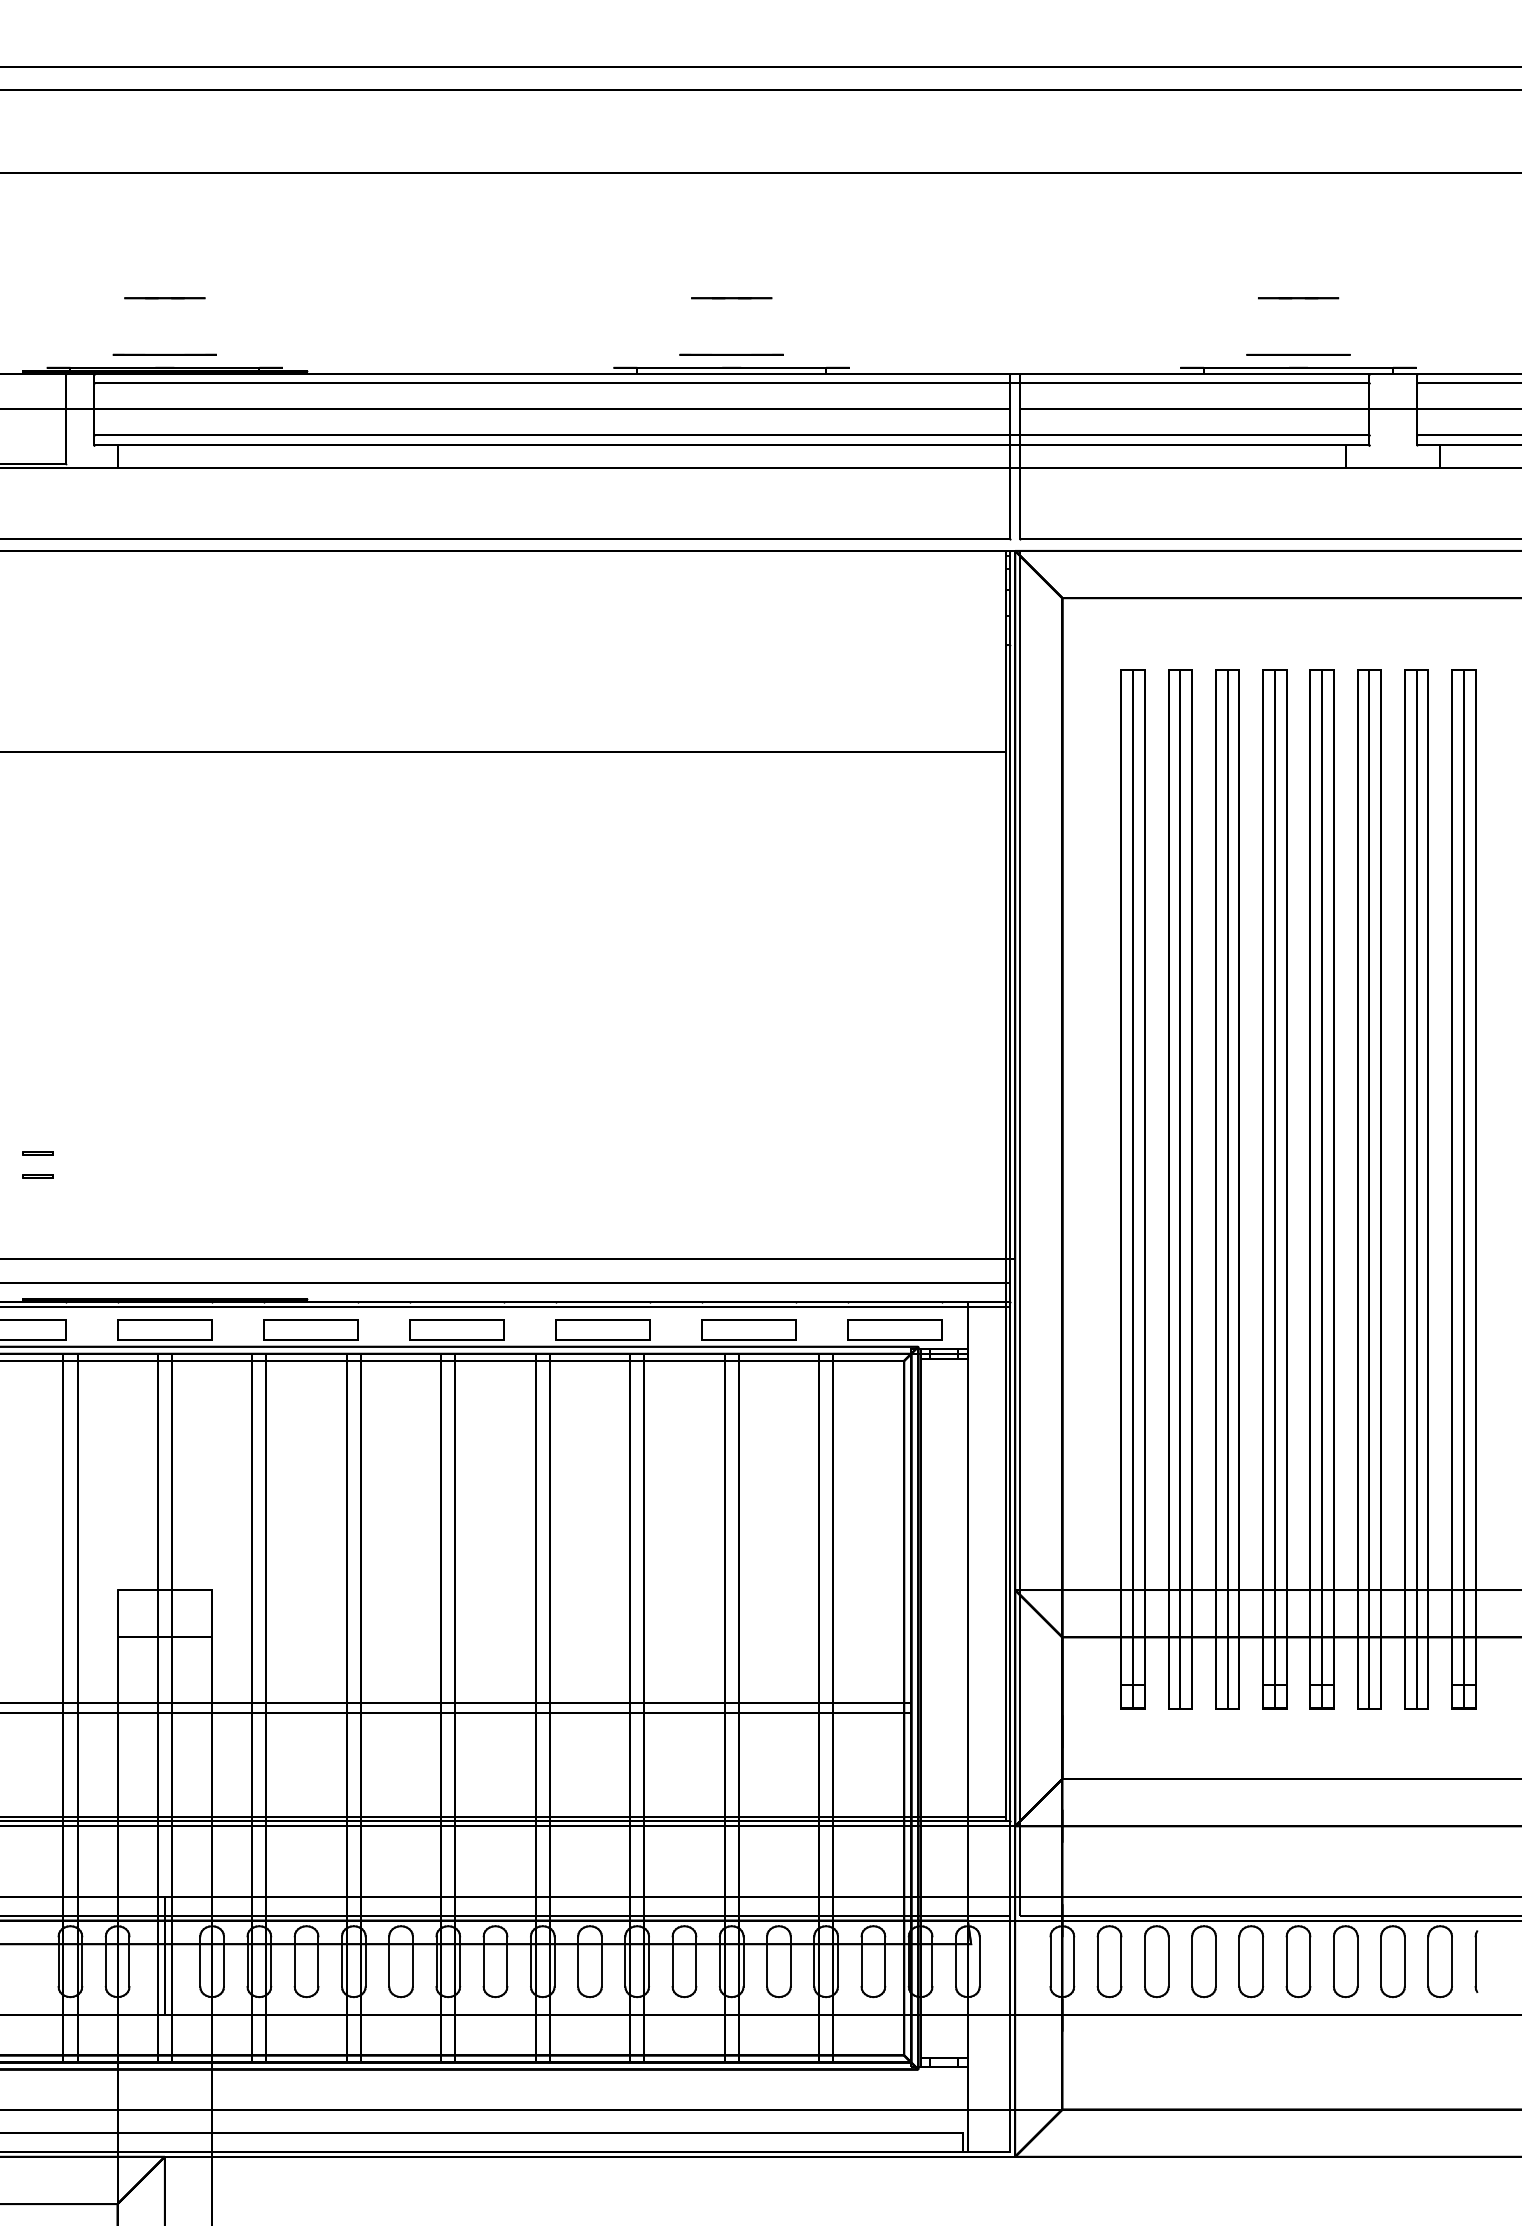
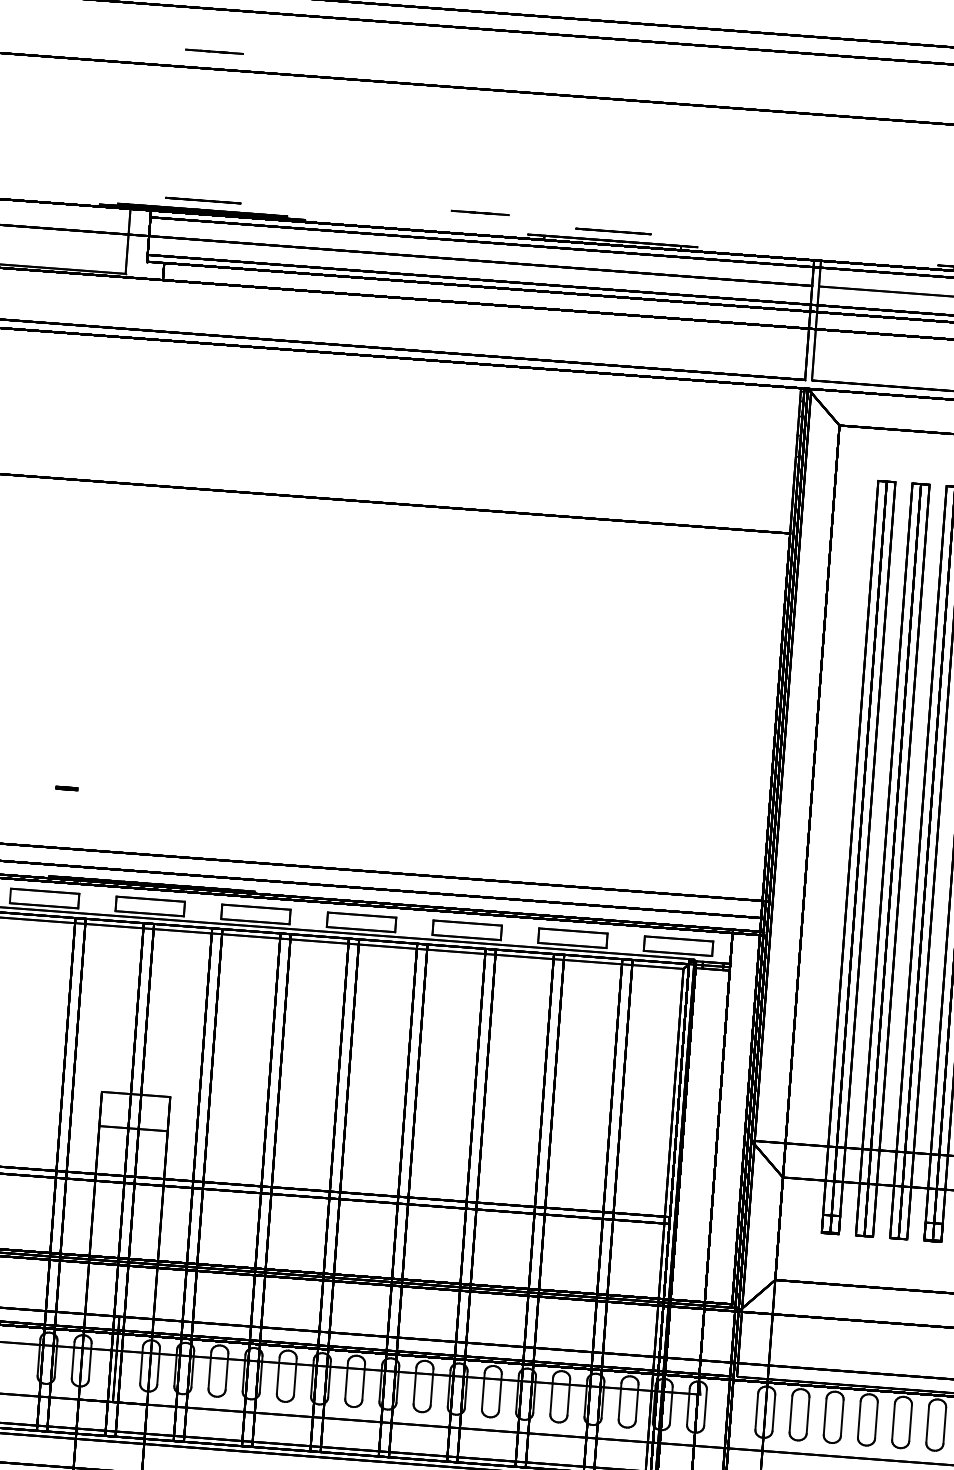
line: (164, 298) -> (214, 51), moved
line: (731, 298) -> (480, 213), moved
line: (37, 1152) -> (67, 770), removed

